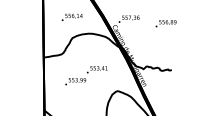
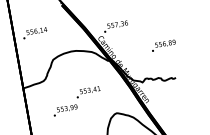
text: (71, 16) -> (34, 32), moved
text: (165, 23) -> (162, 45), moved

